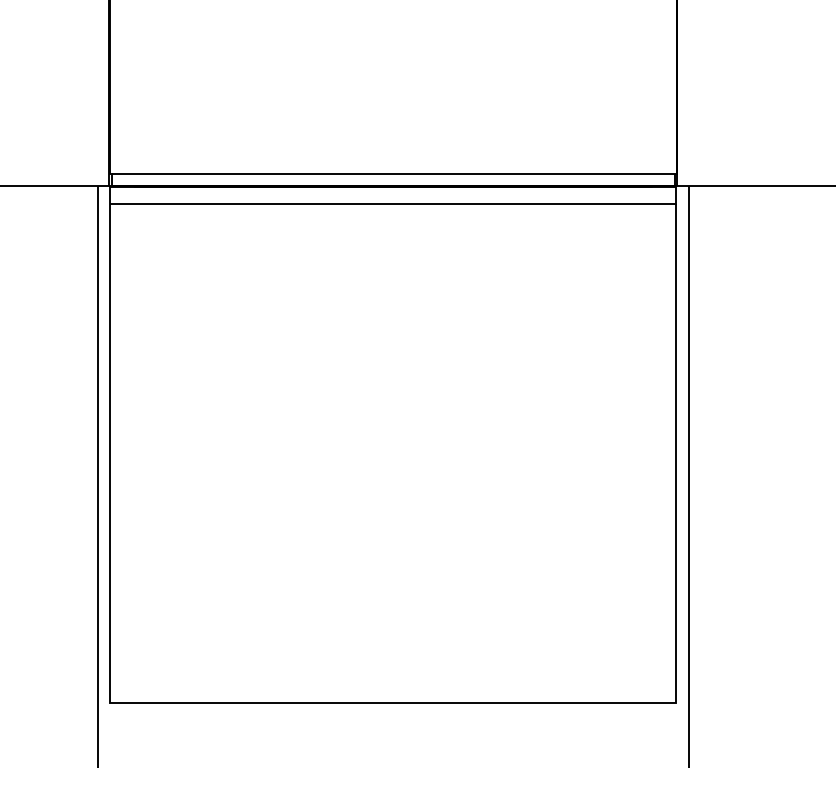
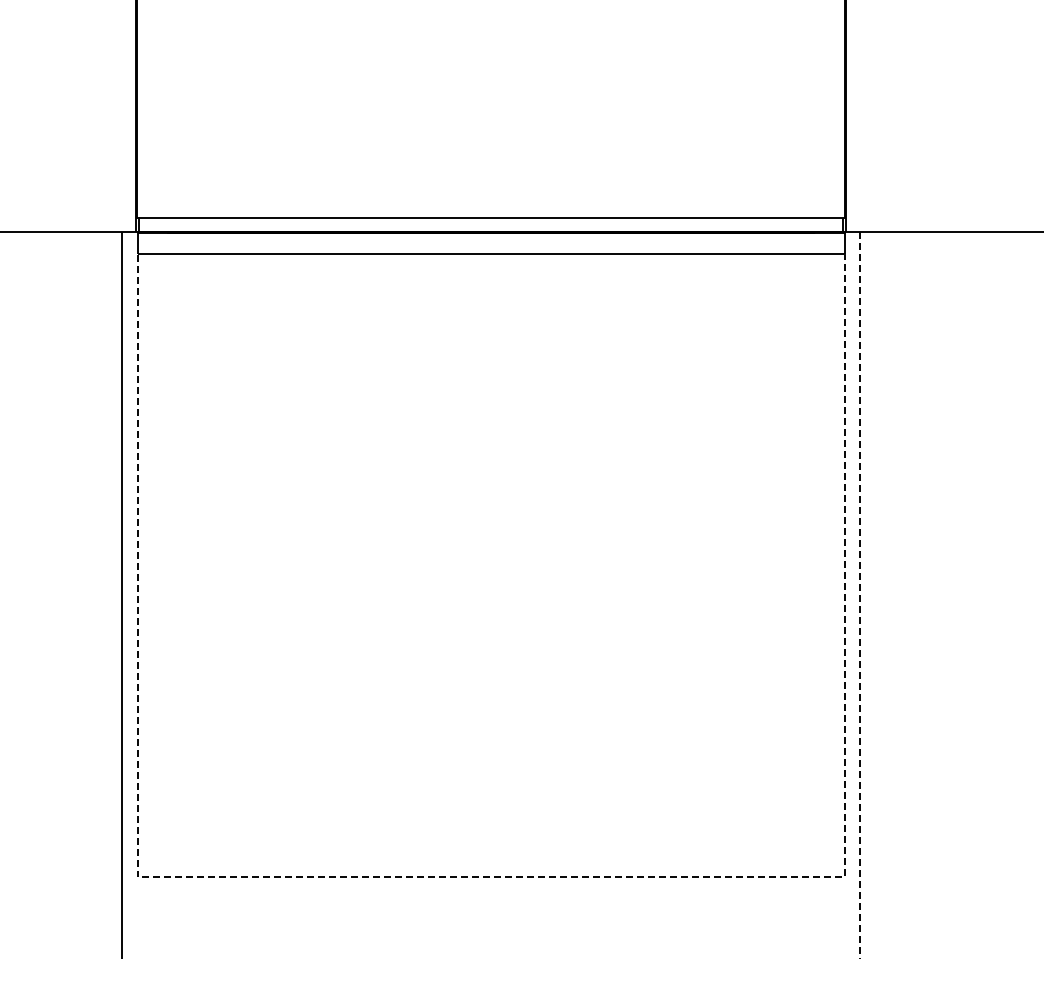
line: (689, 476) -> (860, 595), solid -> dashed
line: (393, 702) -> (491, 877), solid -> dashed

